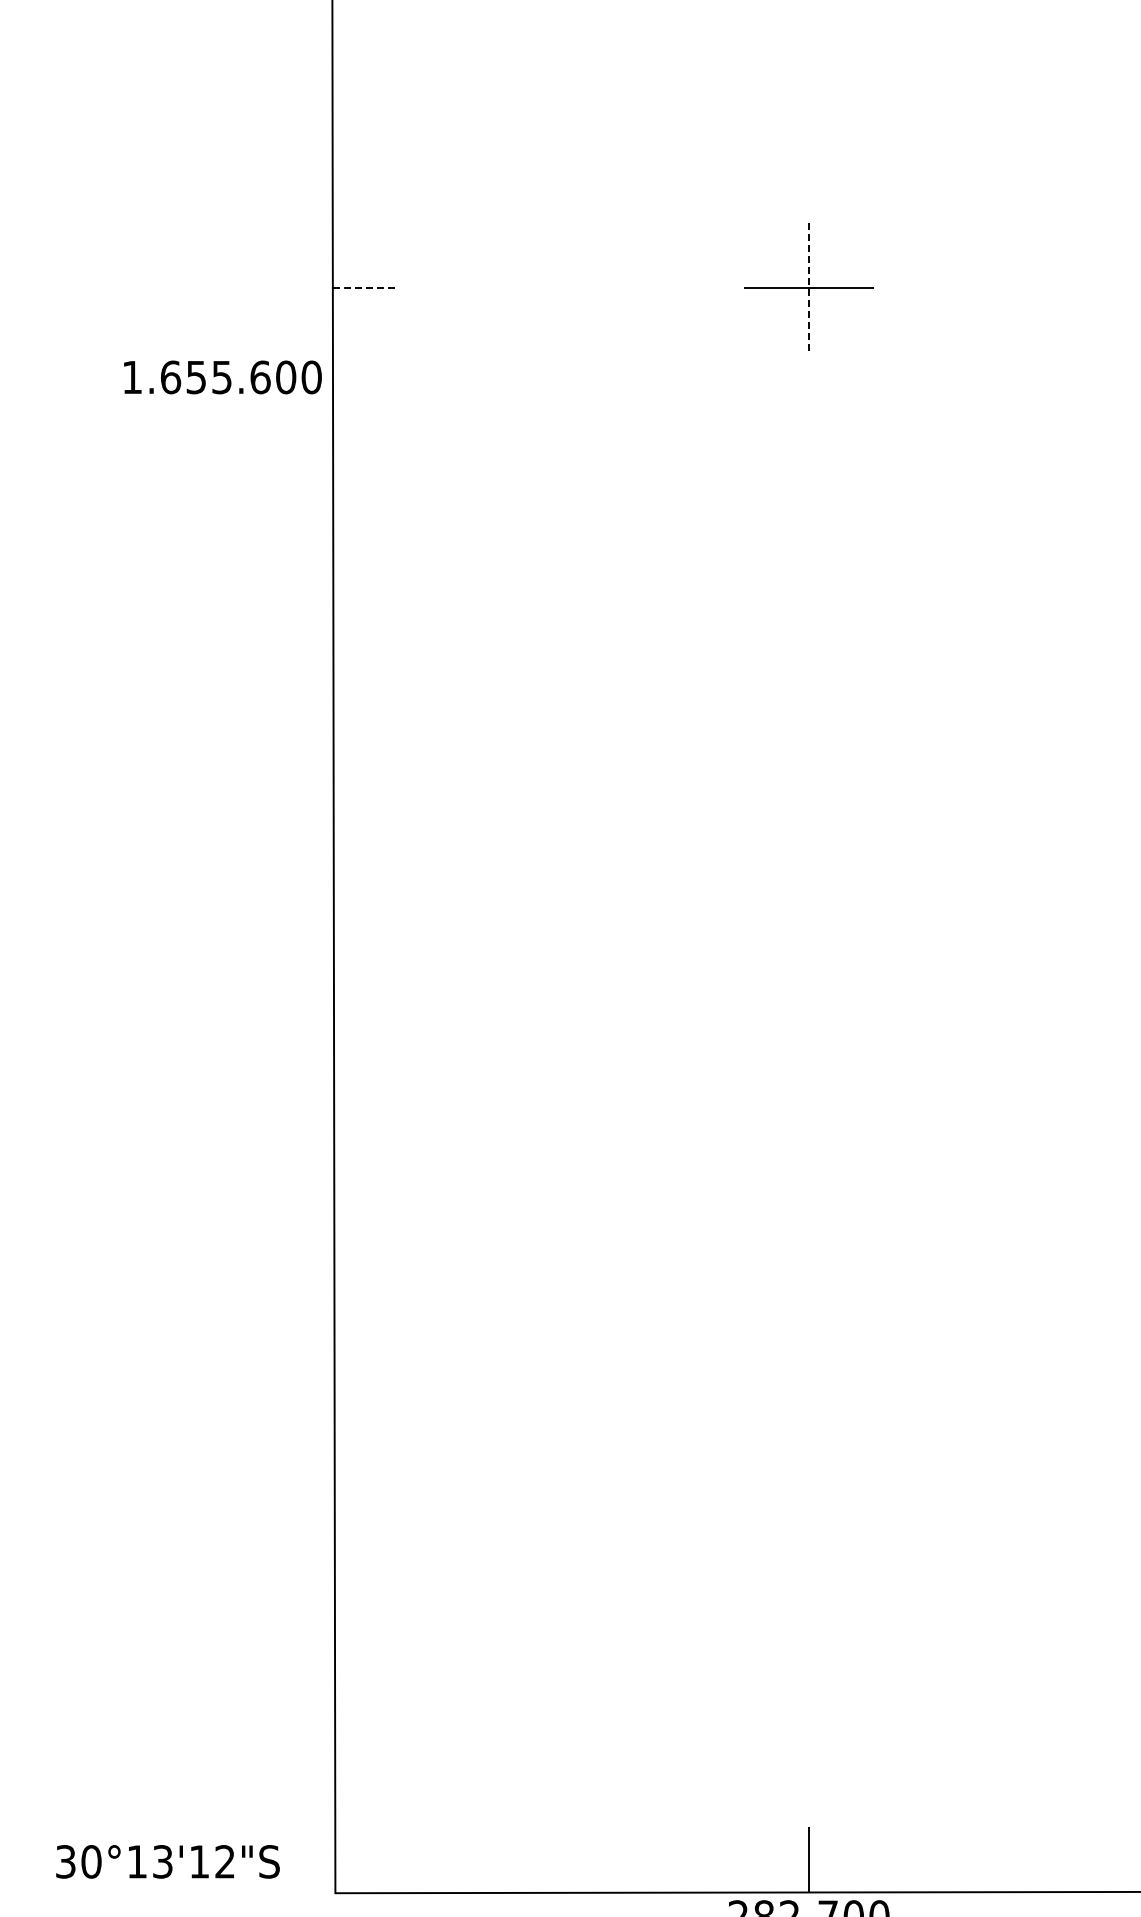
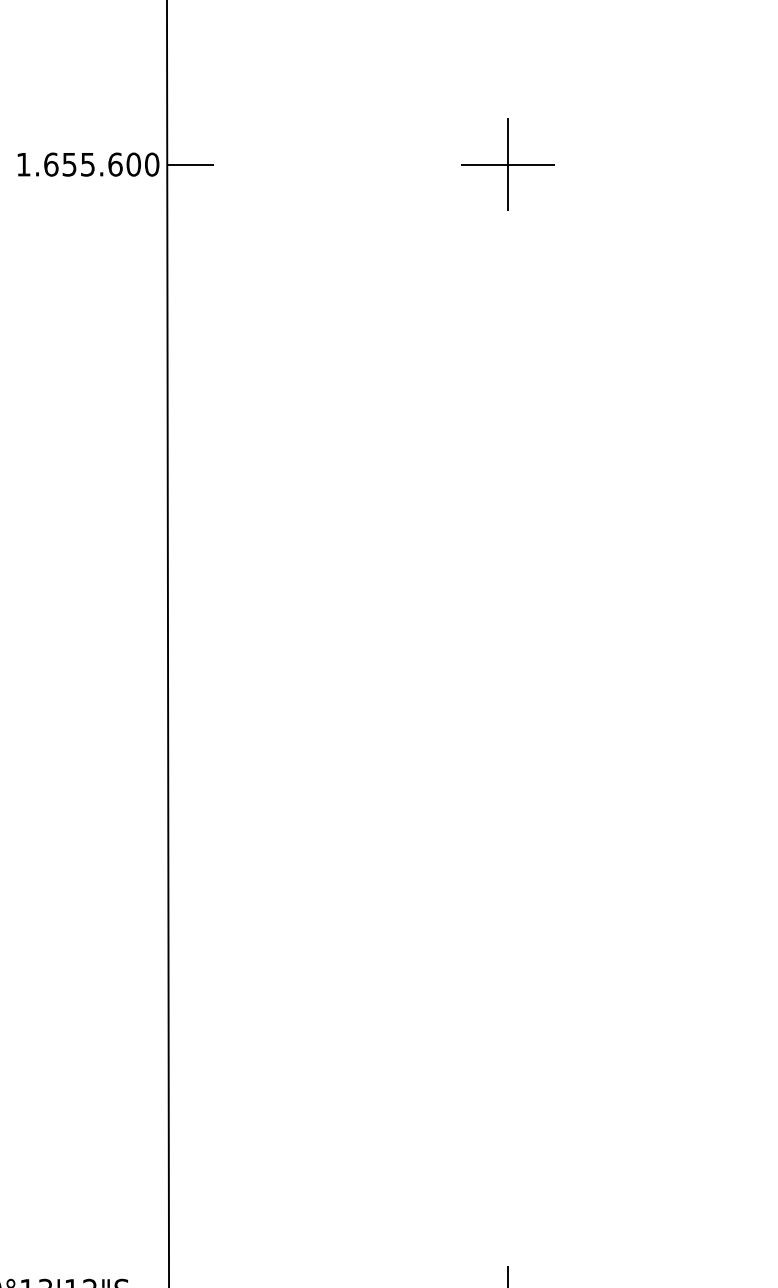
line: (365, 288) -> (190, 164), dashed -> solid
line: (809, 288) -> (508, 164), dashed -> solid
text: (222, 377) -> (88, 164), moved

